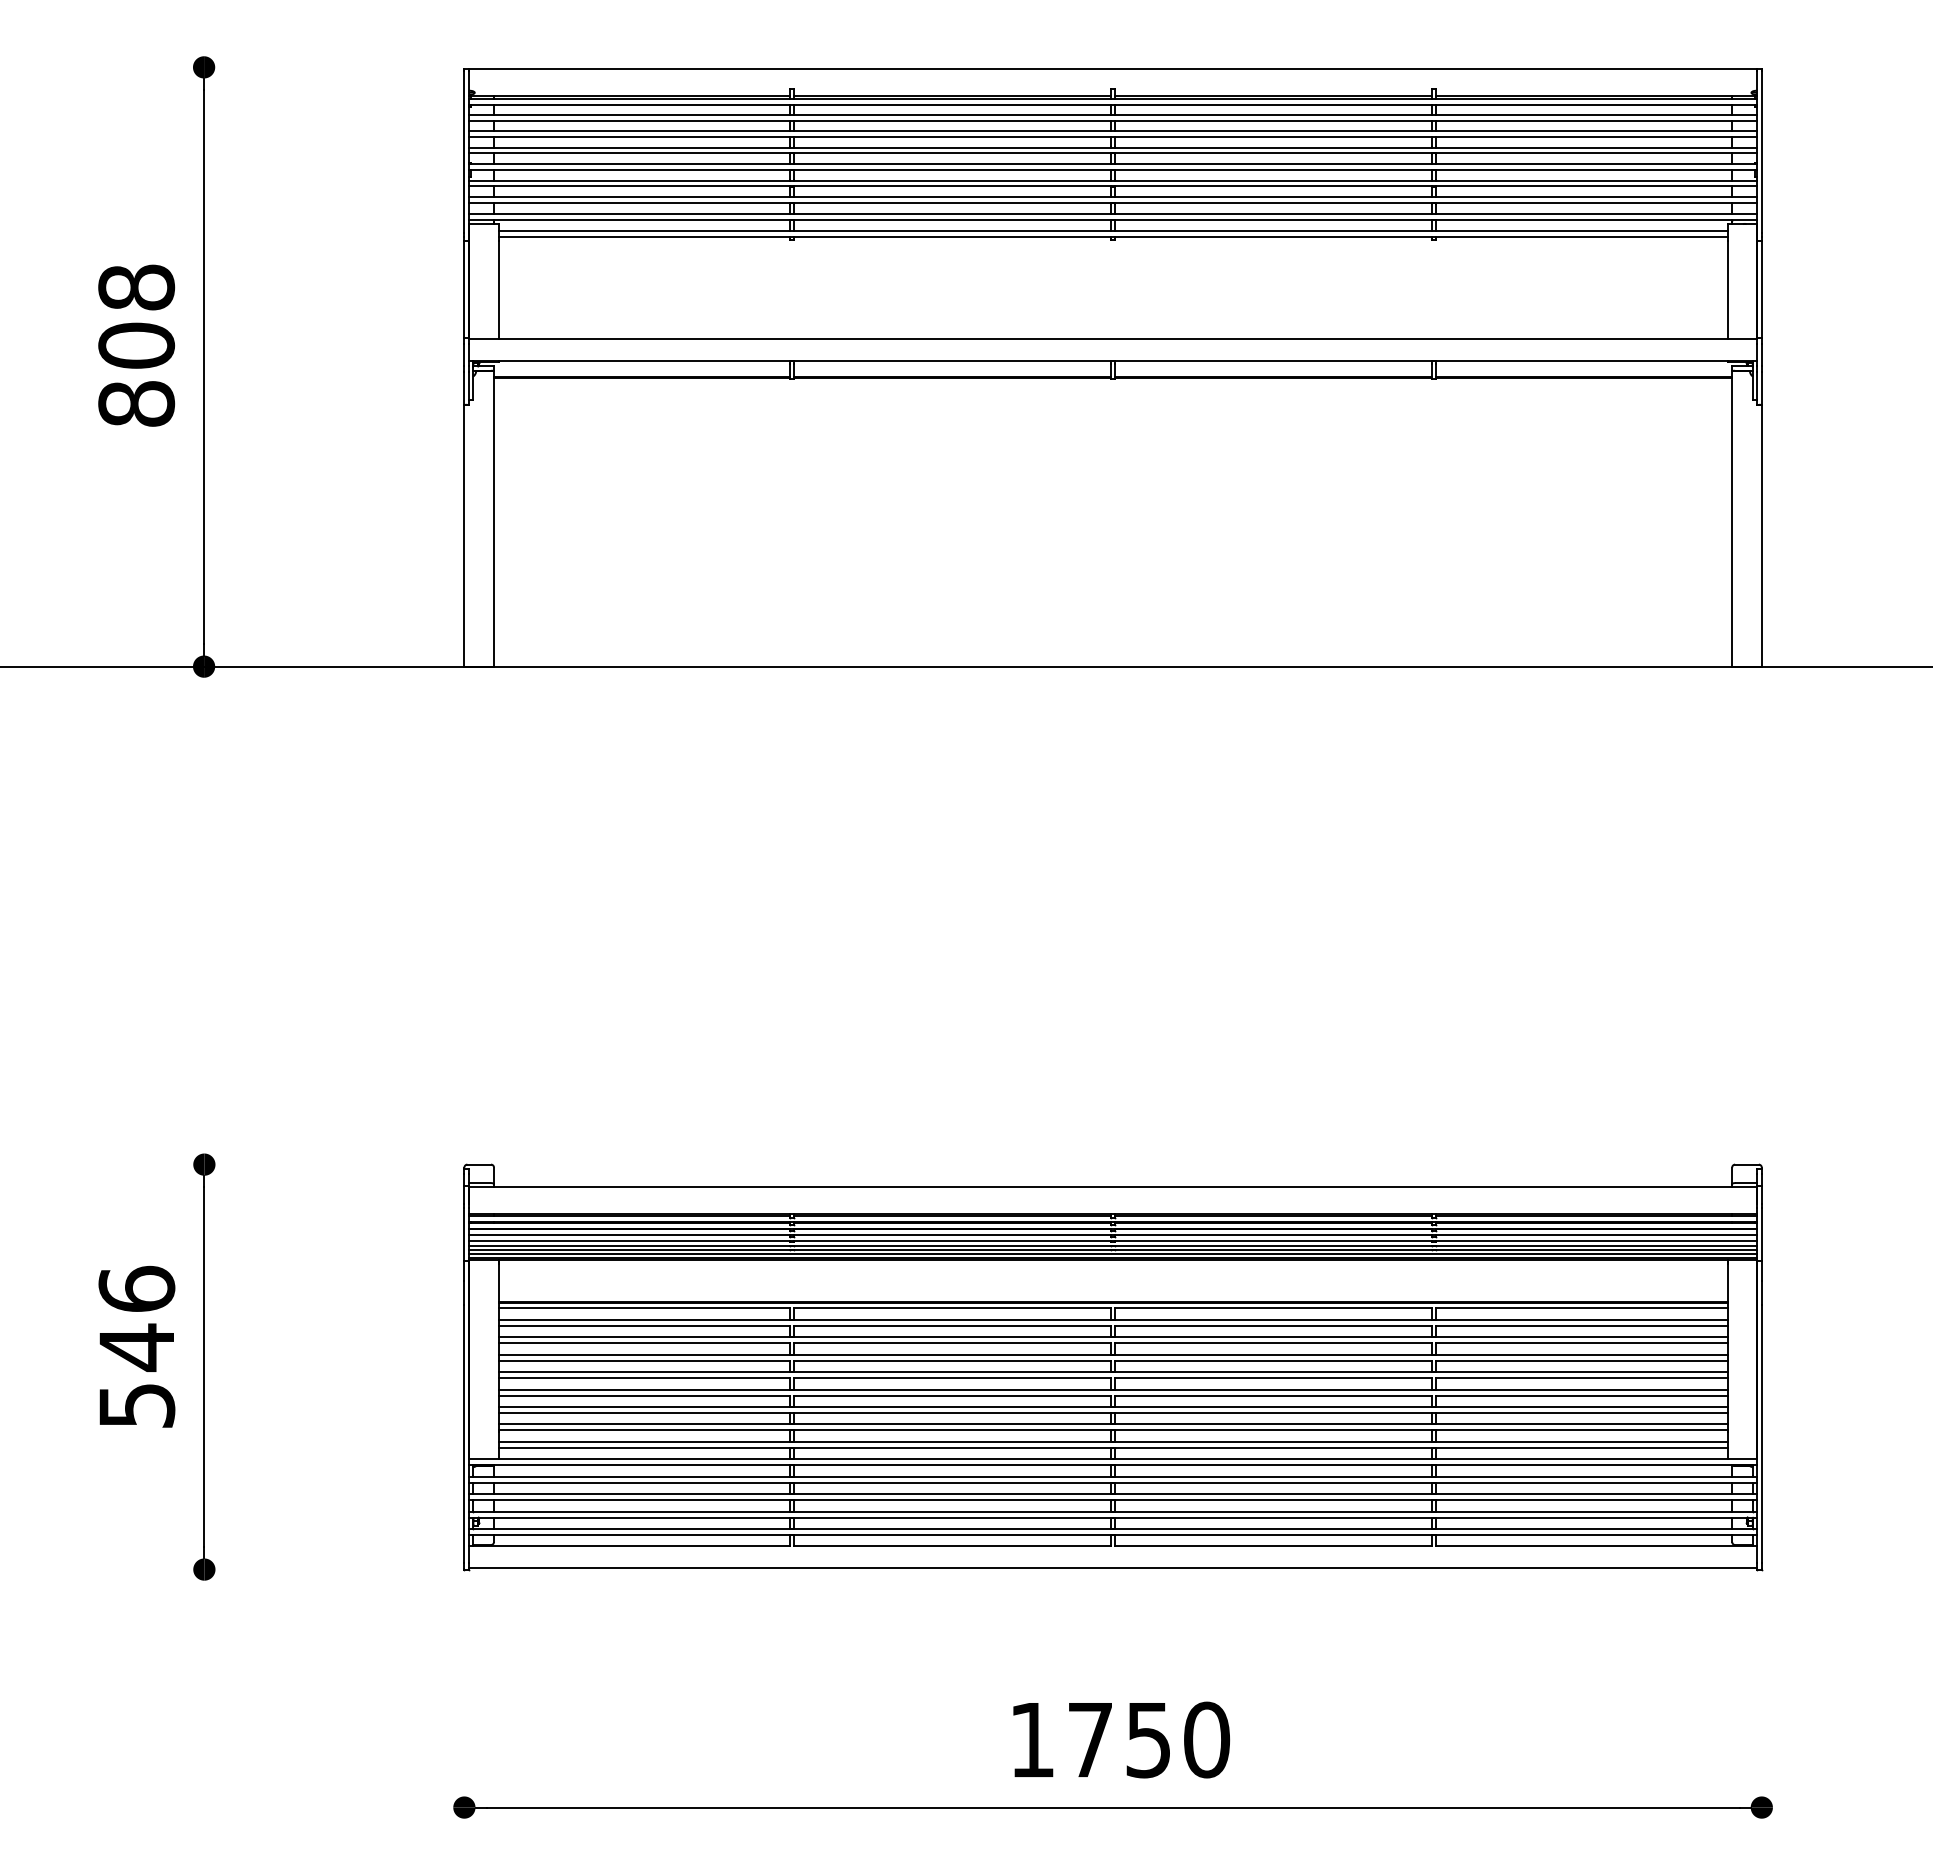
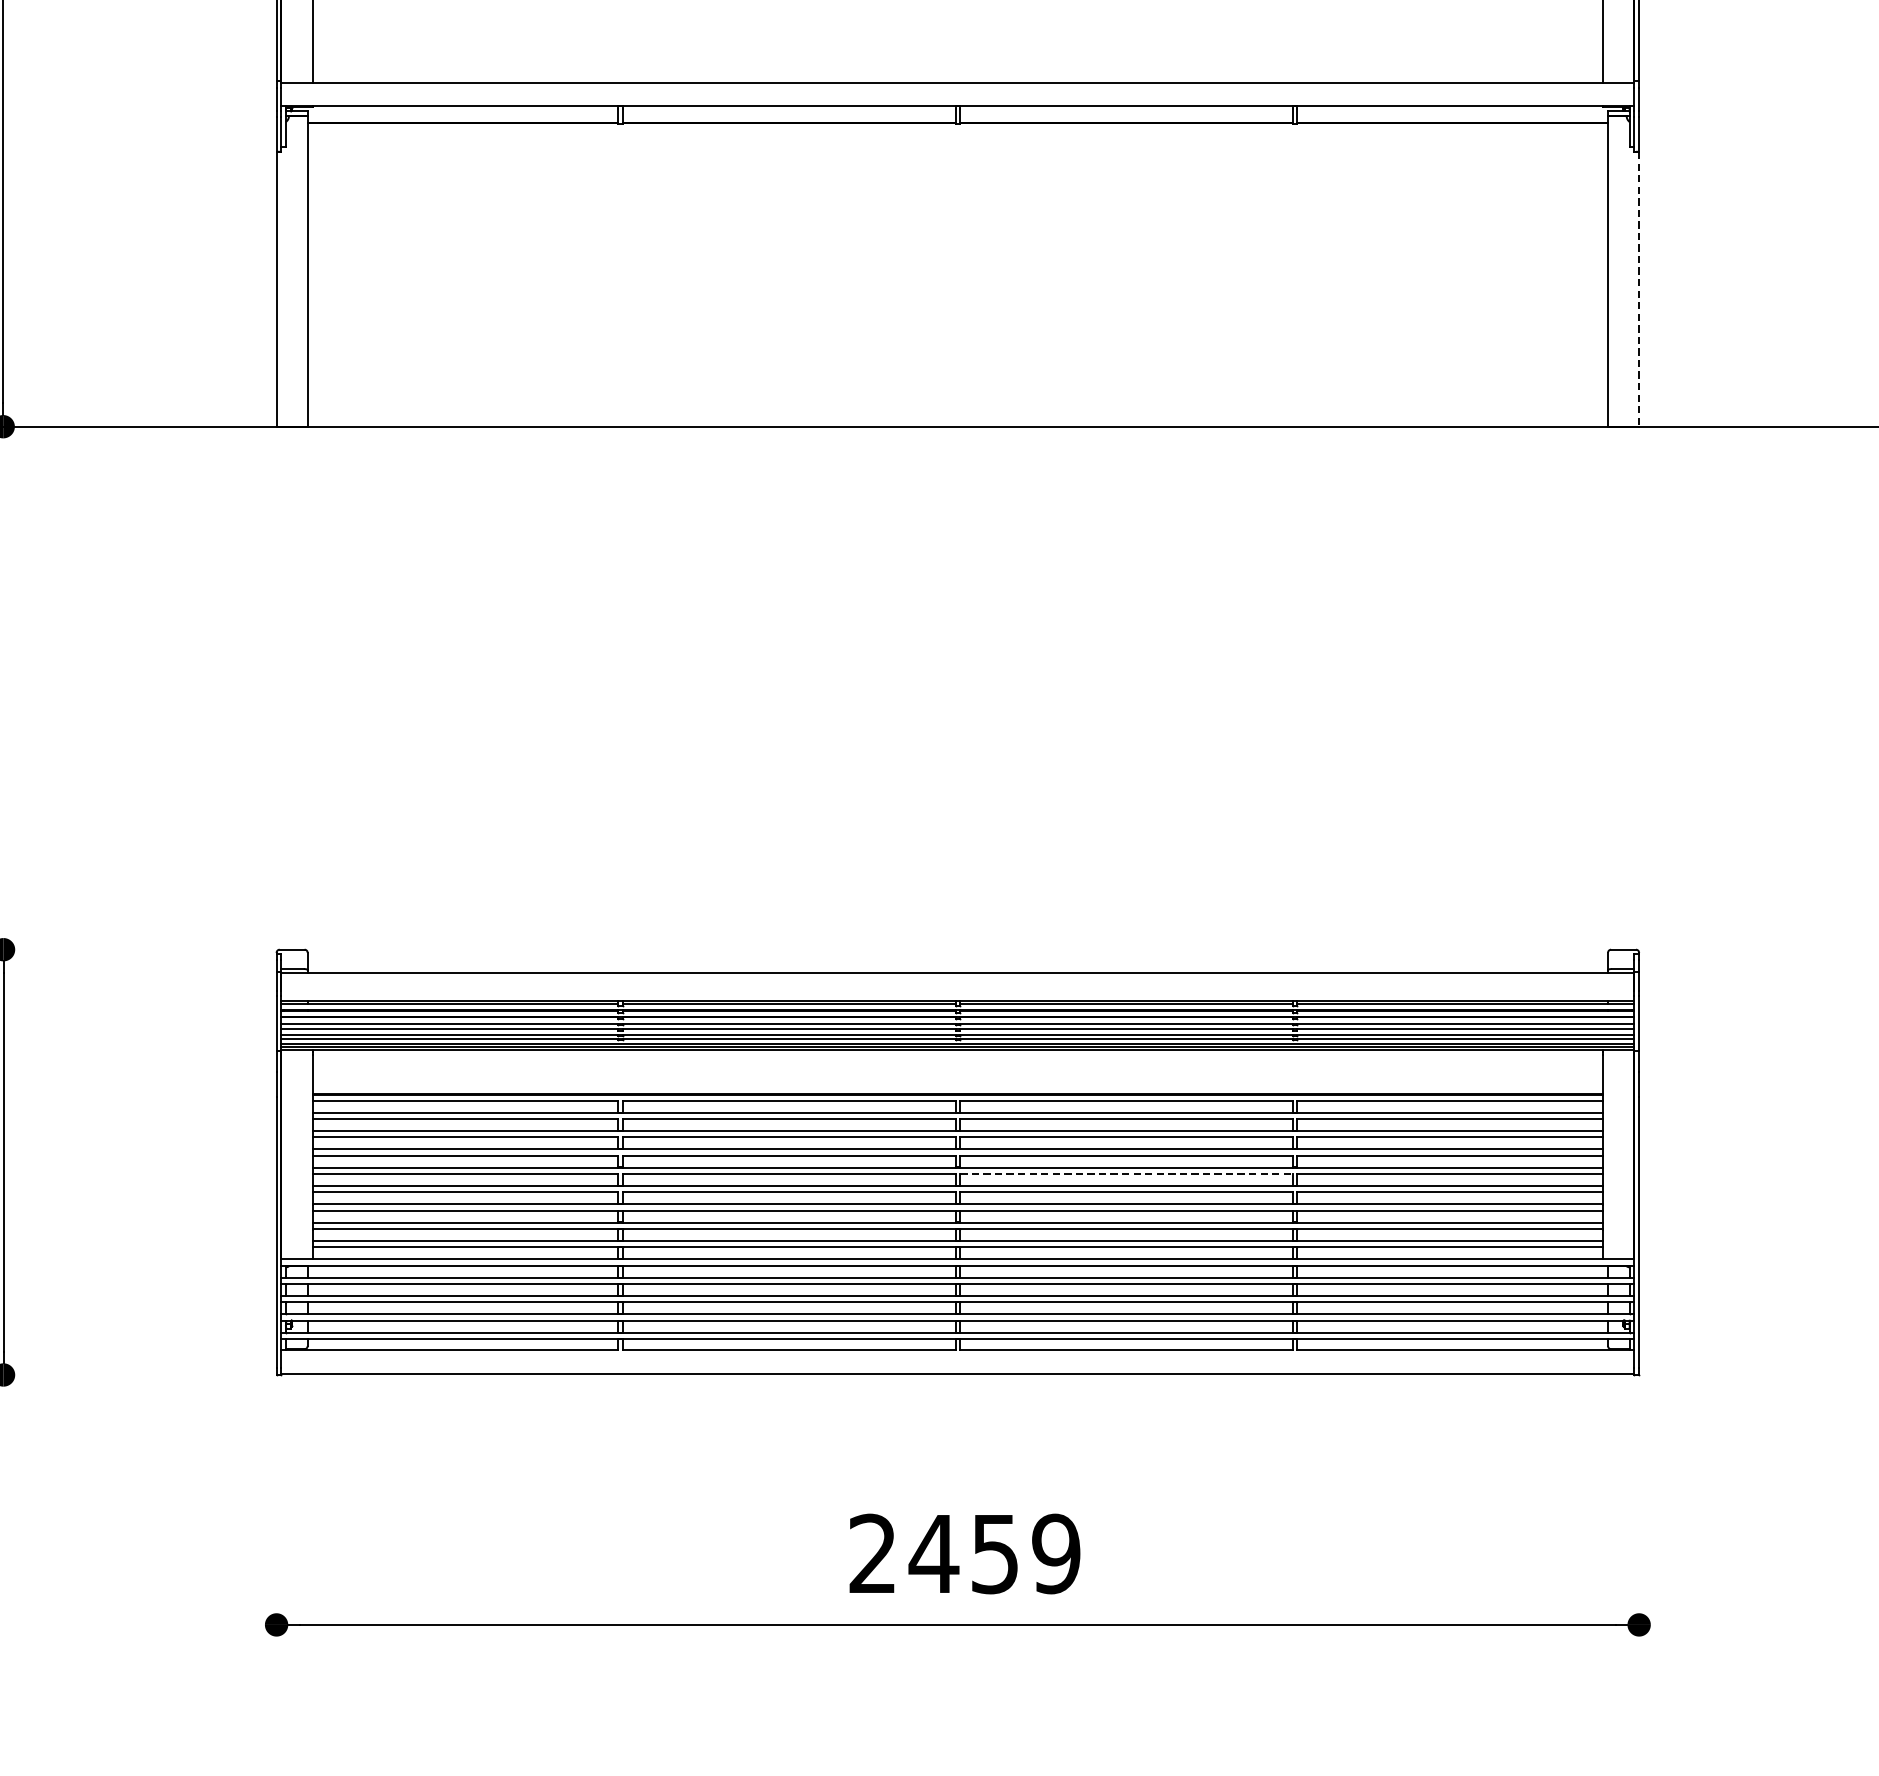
line: (1761, 535) -> (1638, 288), solid -> dashed
line: (1274, 1378) -> (1127, 1174), solid -> dashed
text: (1120, 1739) -> (965, 1553), 1750 -> 2459

